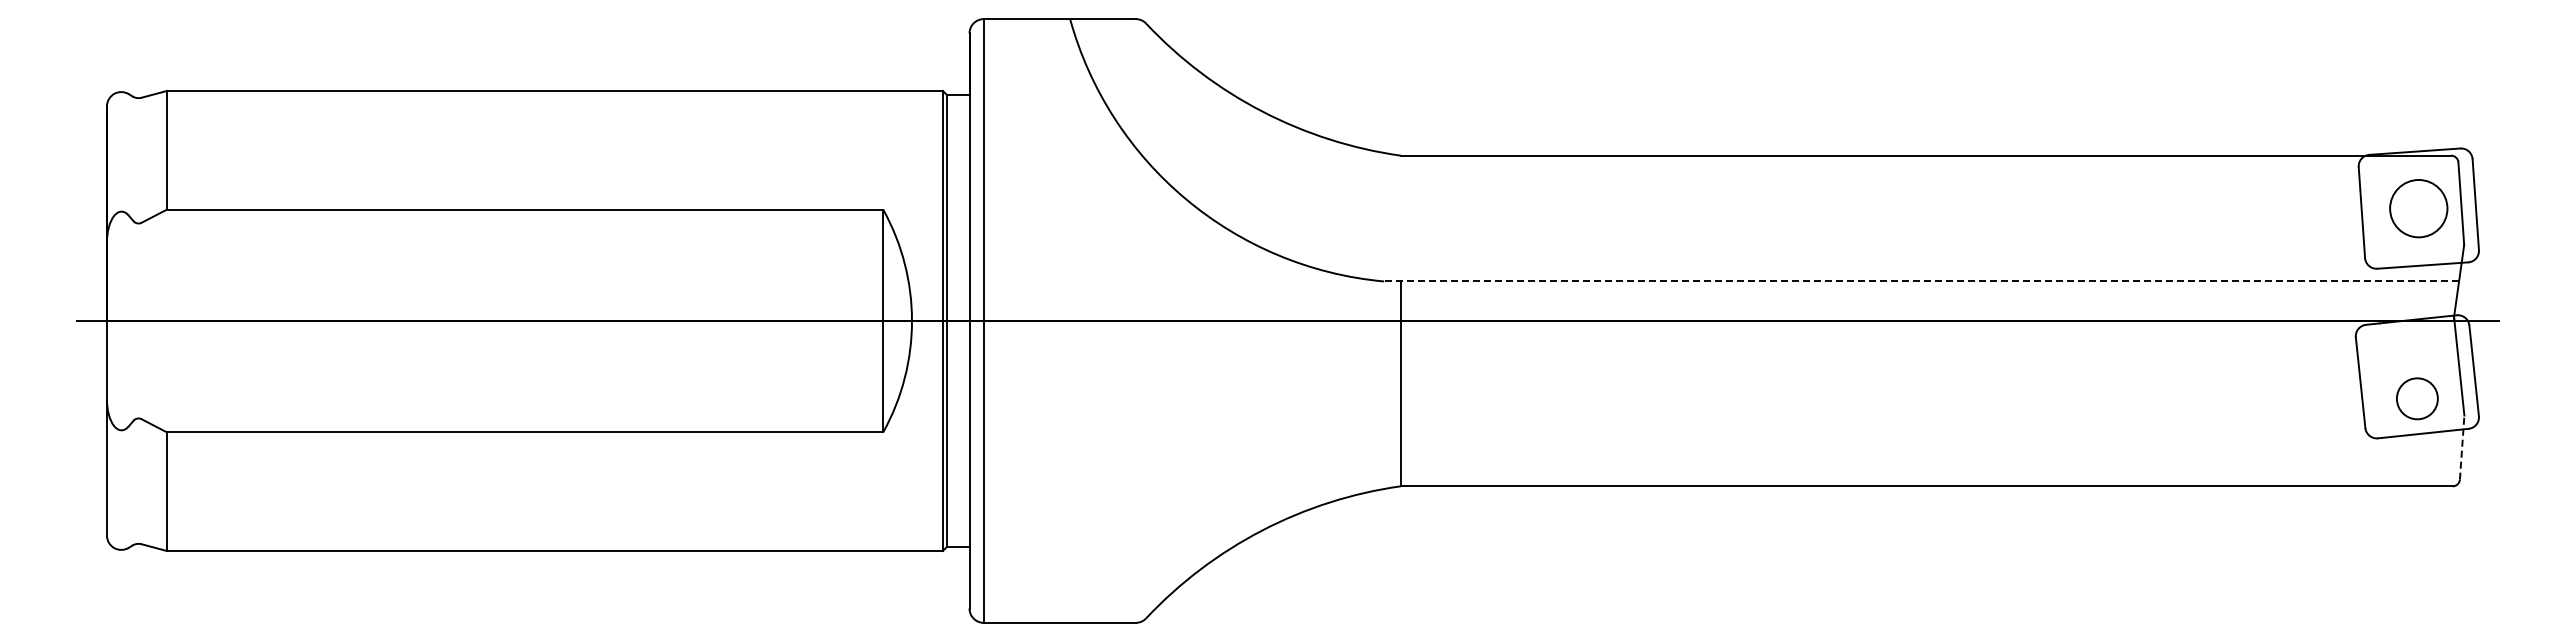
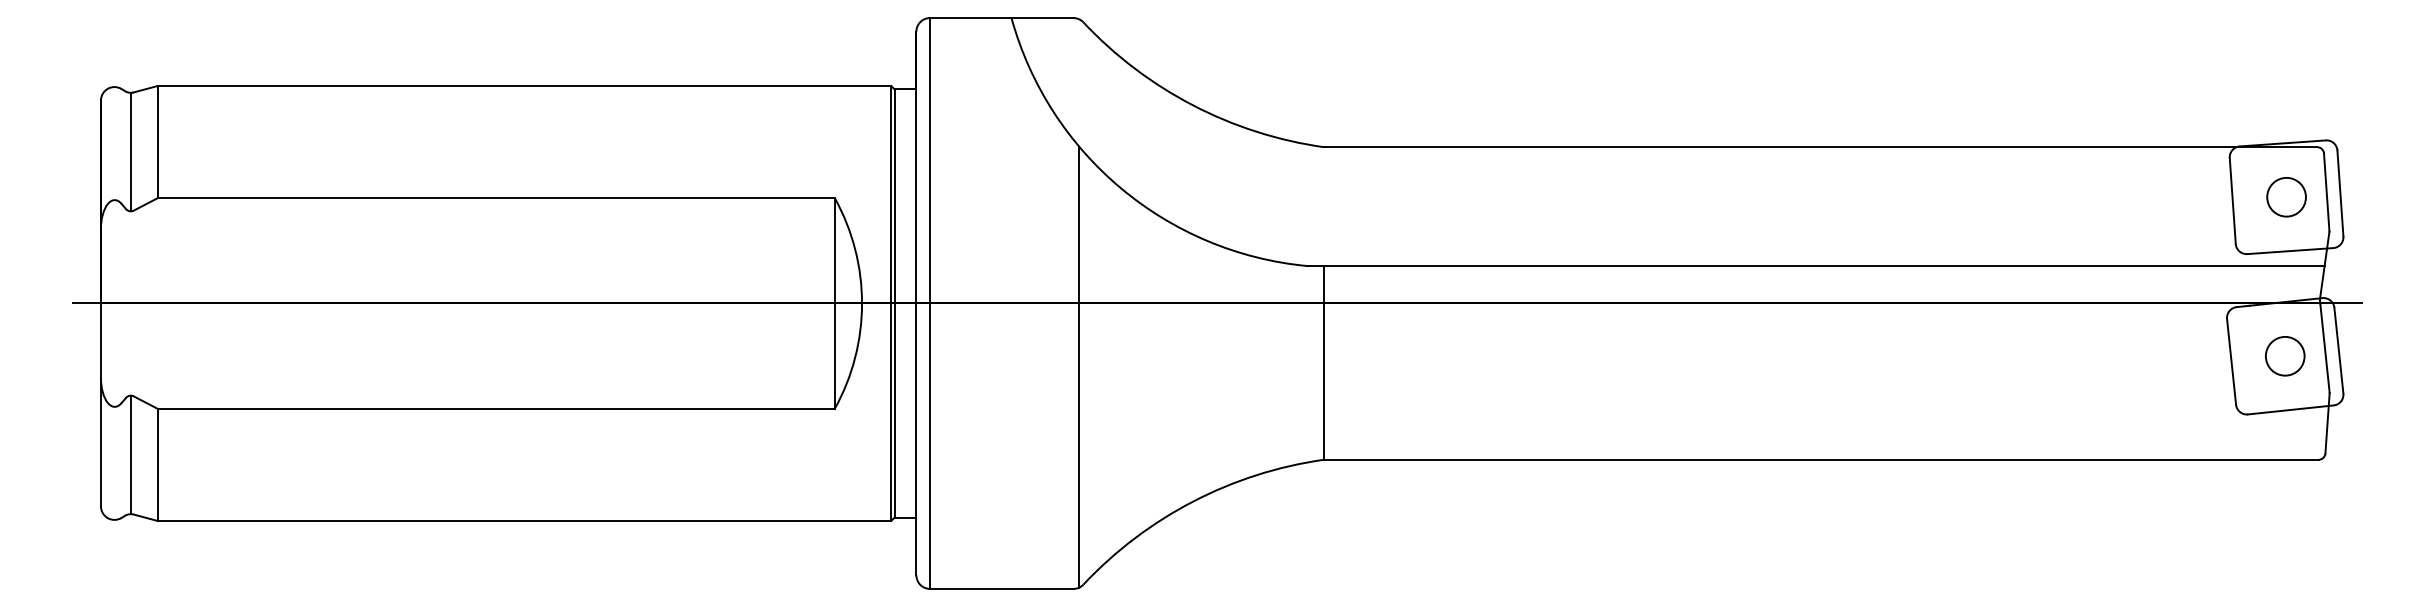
line: (138, 160) -> (130, 151), added
circle: (2418, 208) -> (2286, 197), size x0.71
line: (1921, 281) -> (1816, 266), dashed -> solid
line: (1142, 388) -> (1079, 367), added
circle: (2417, 398) -> (2285, 355), moved
line: (2462, 447) -> (2327, 423), dashed -> solid
line: (138, 480) -> (130, 454), added

